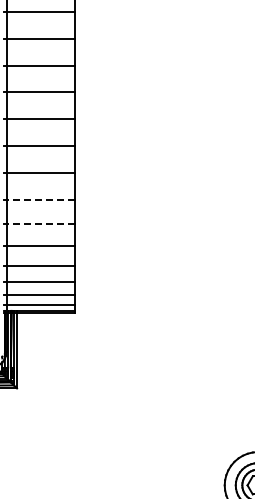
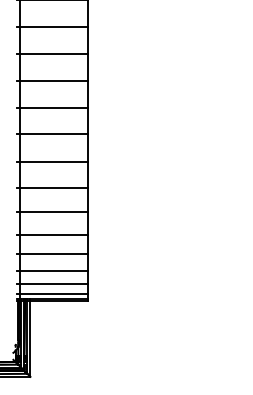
line: (40, 199) -> (53, 187), dashed -> solid
line: (40, 224) -> (53, 212), dashed -> solid

